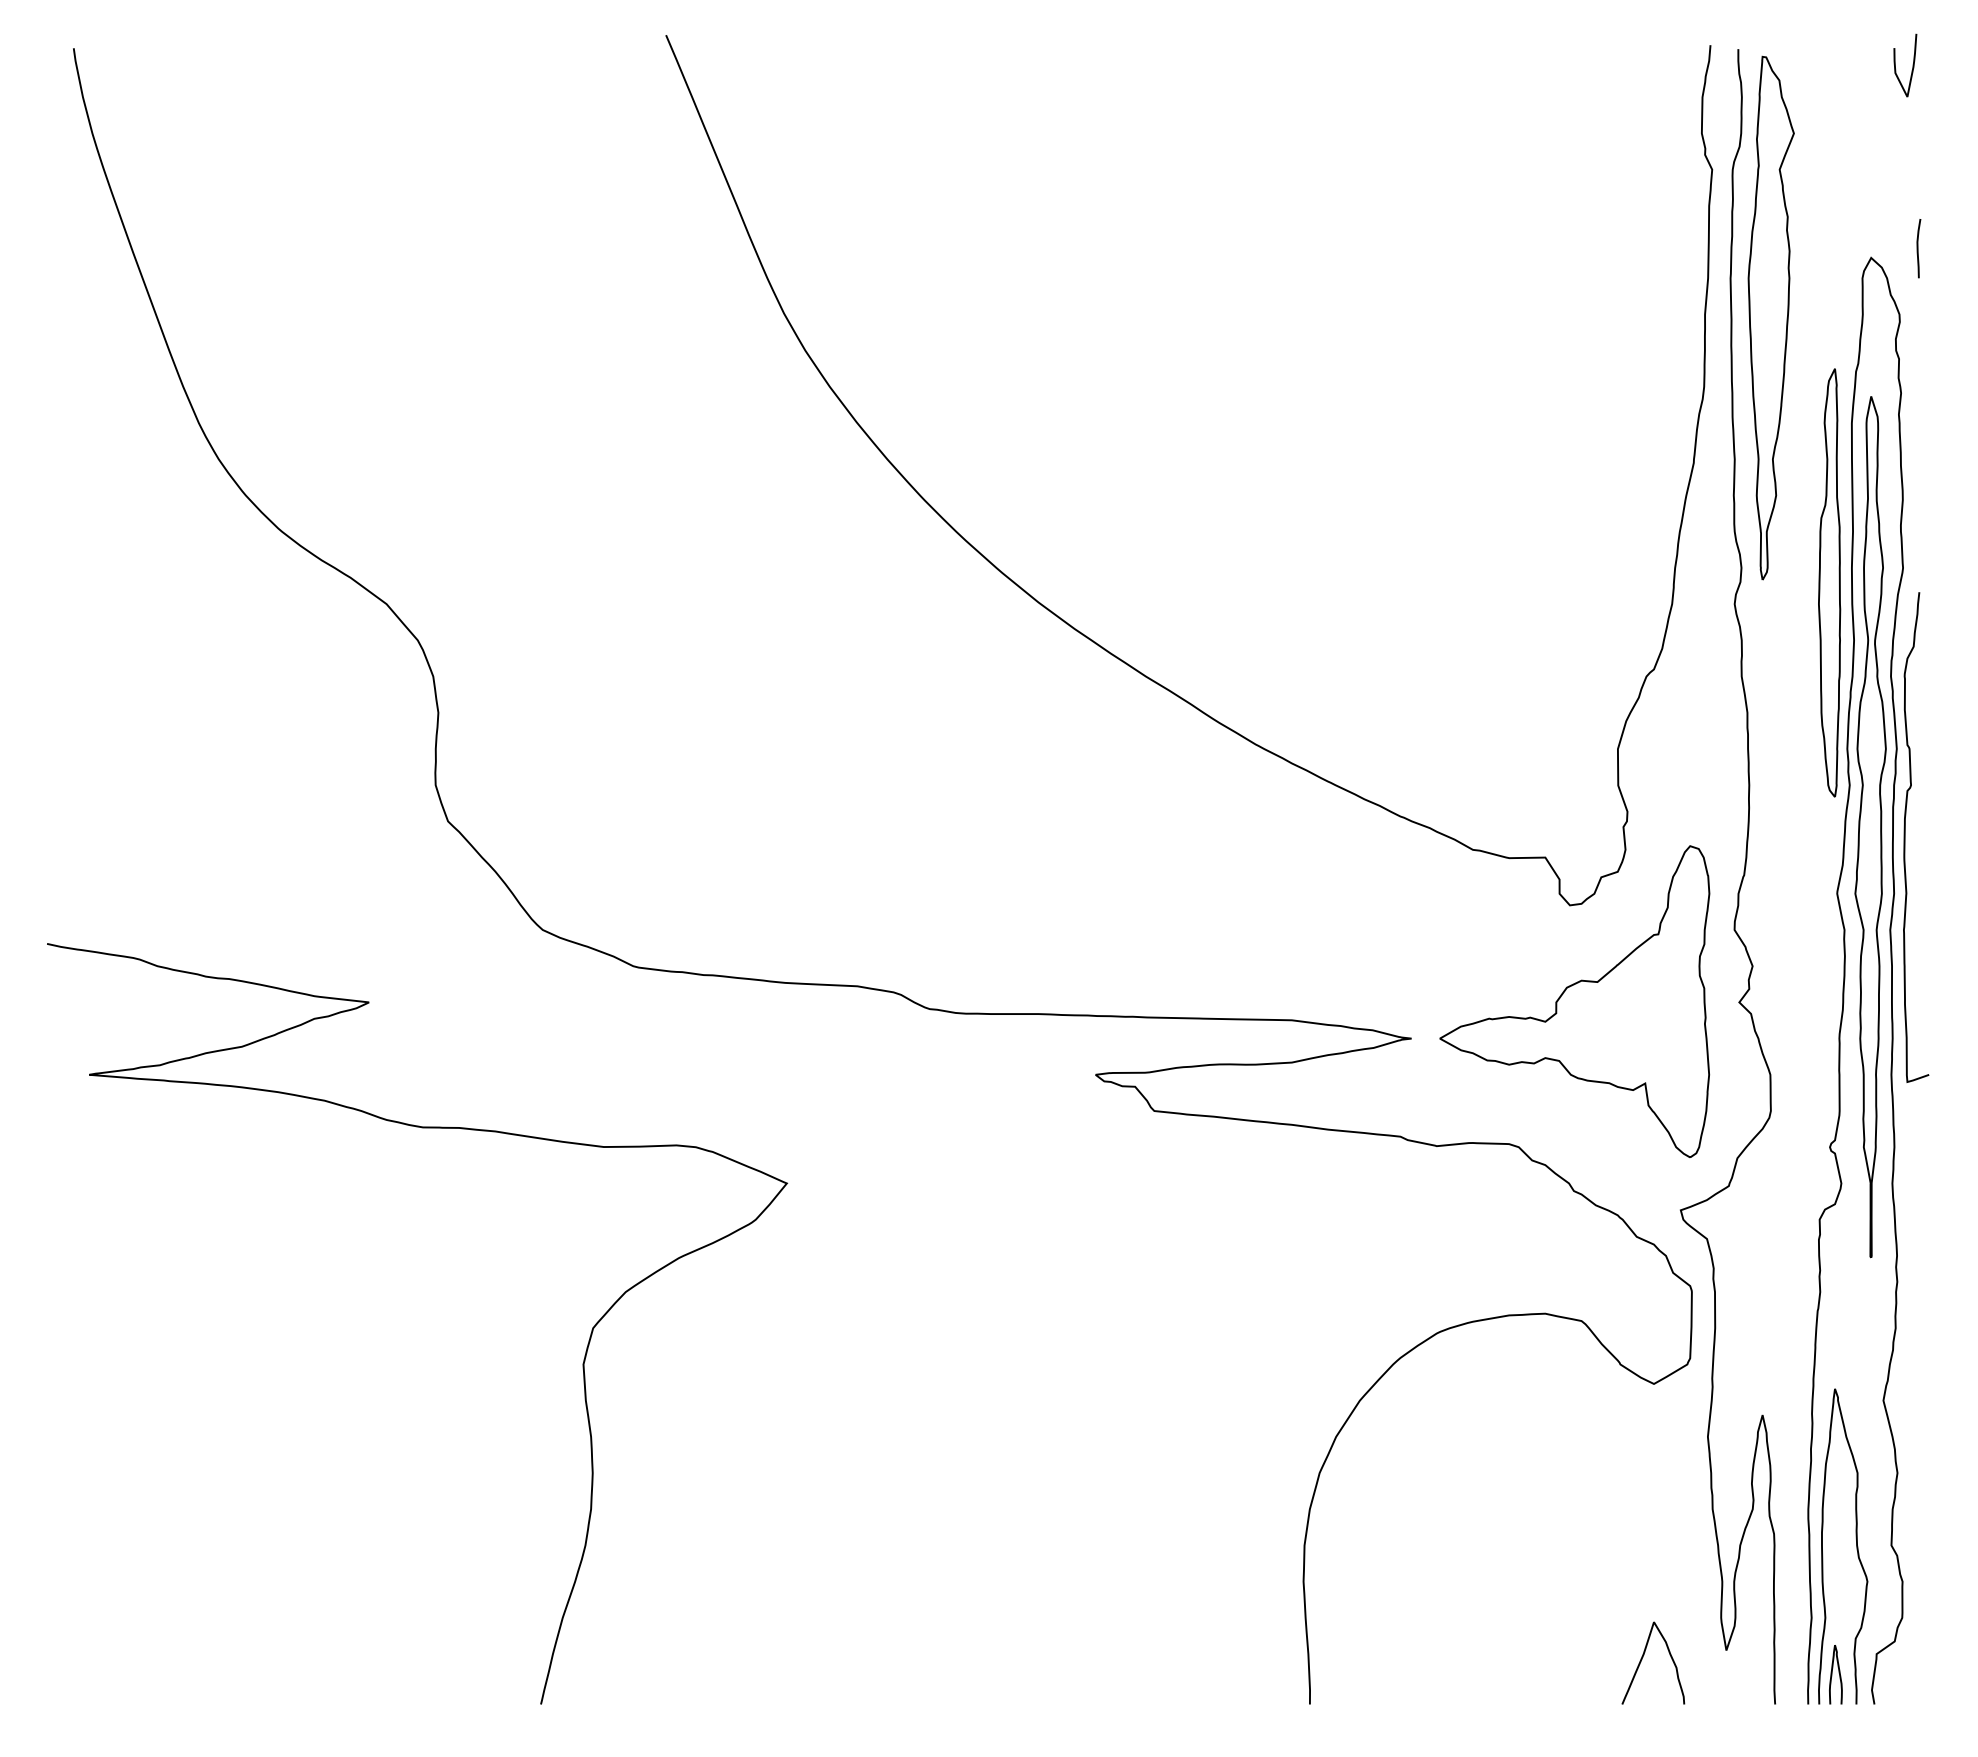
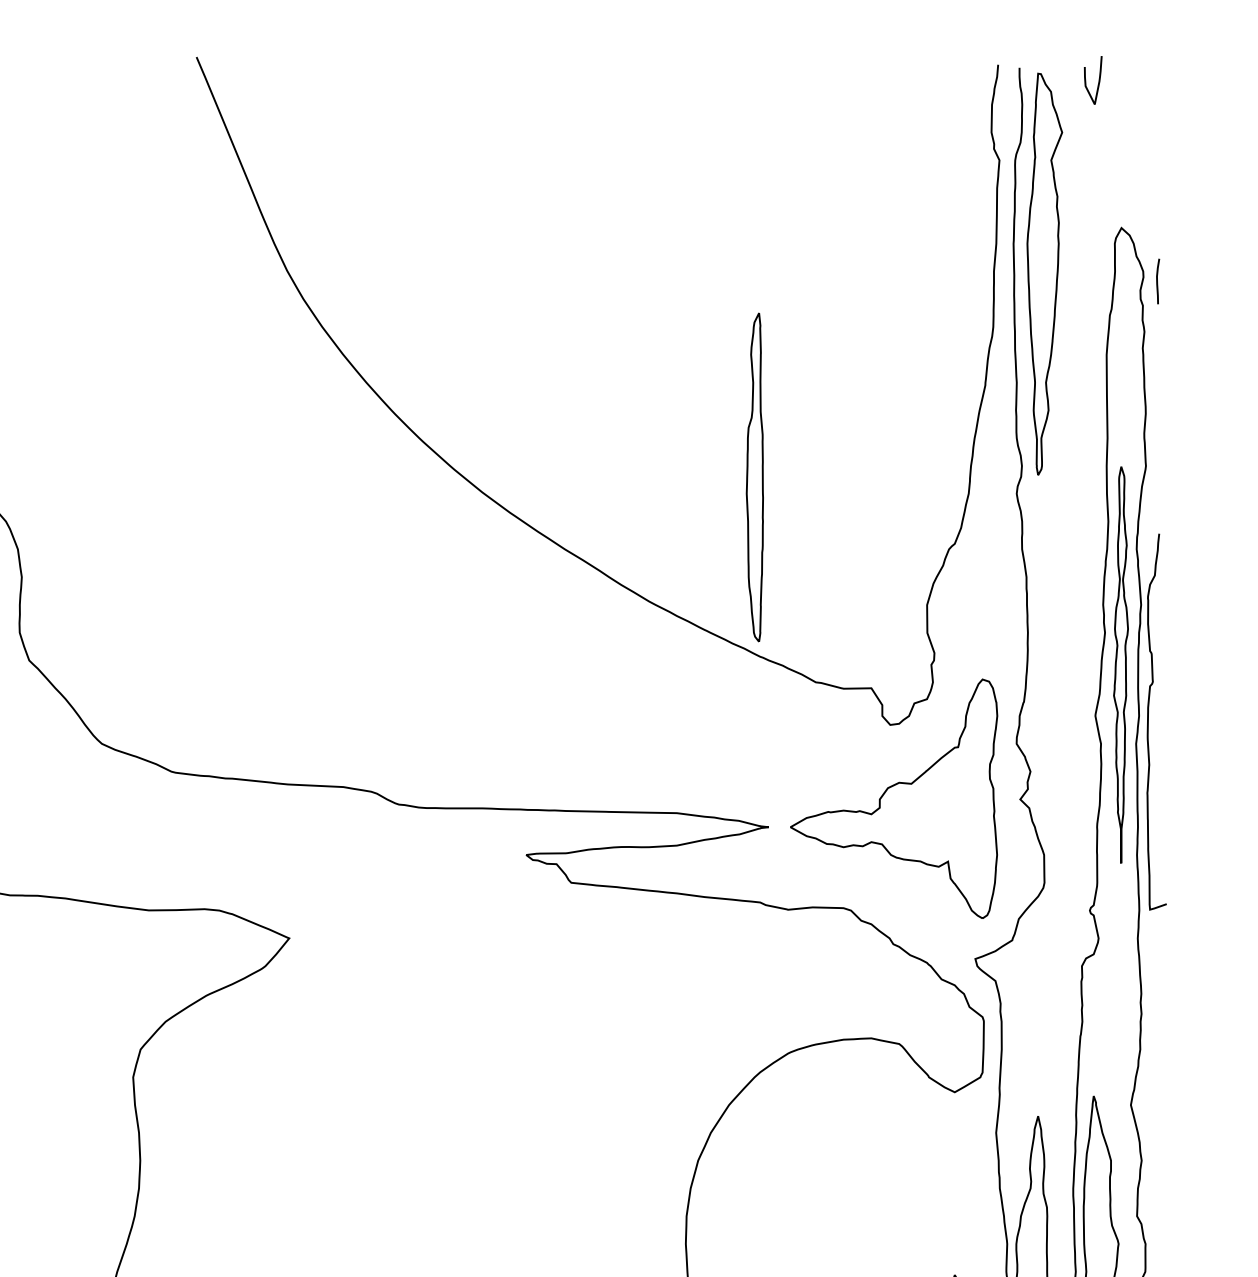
curve: (1912, 65) -> (1098, 80), moved
curve: (1918, 248) -> (1157, 281), moved
part: (1829, 582) -> (754, 477), moved
part: (1870, 827) -> (1120, 665), size x0.6
curve: (1905, 837) -> (1148, 721), moved

